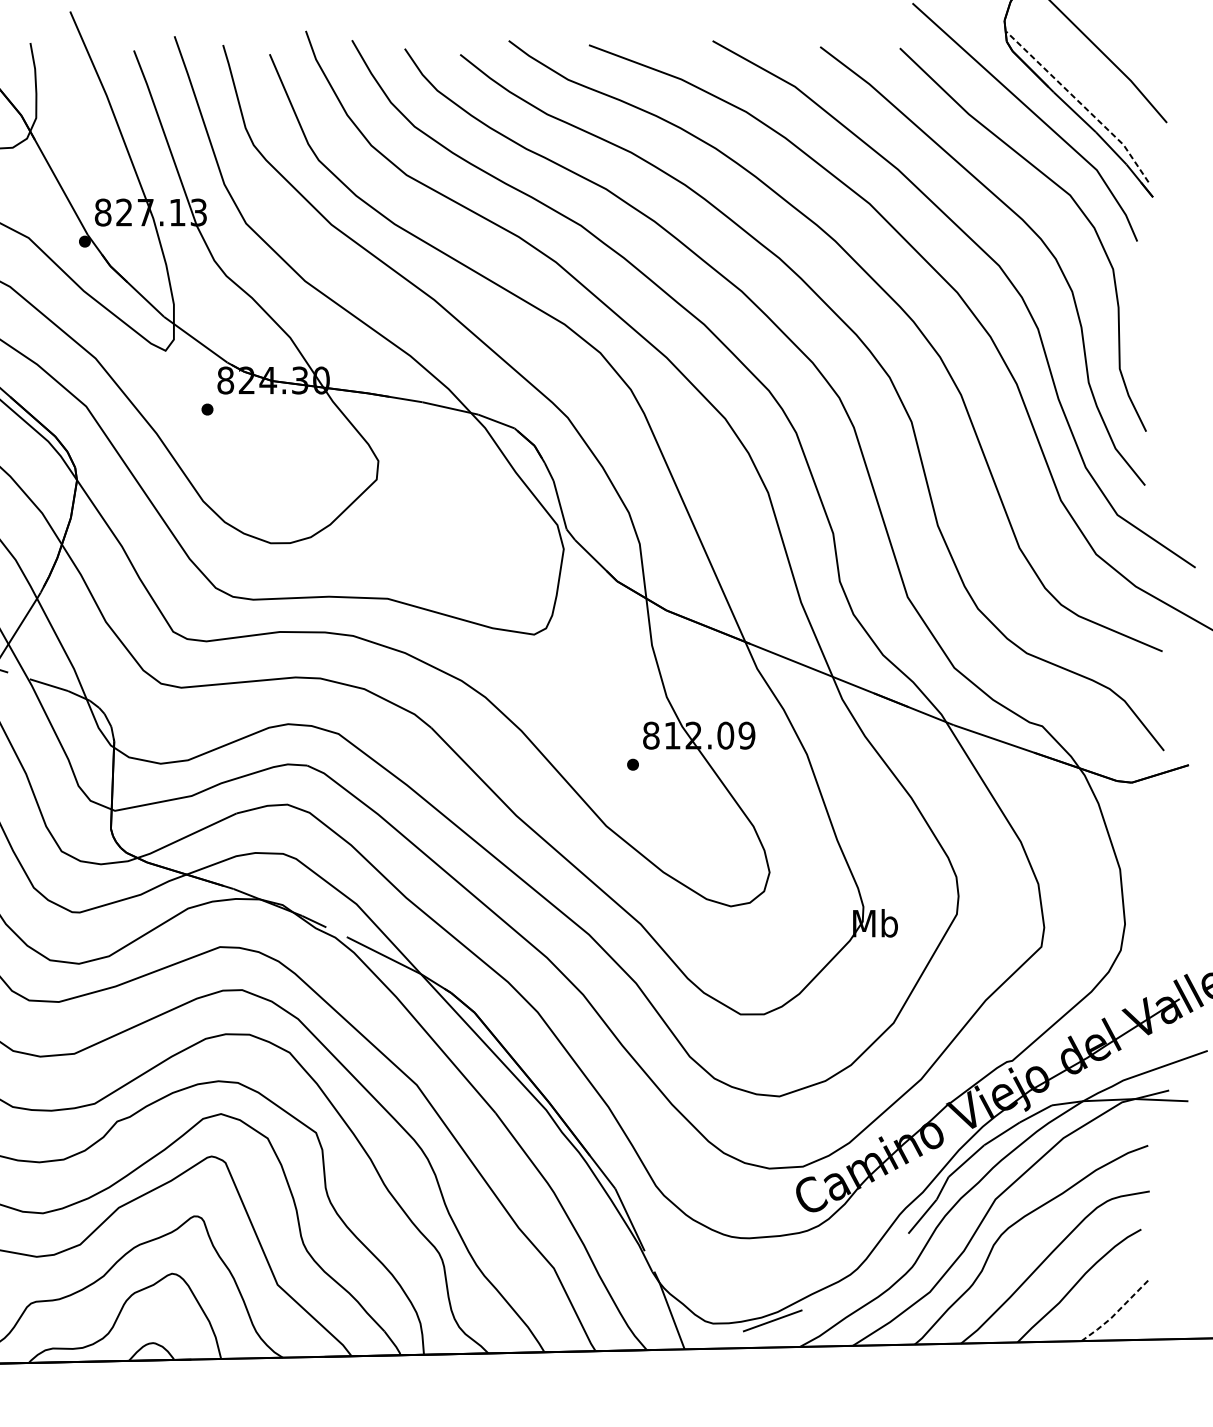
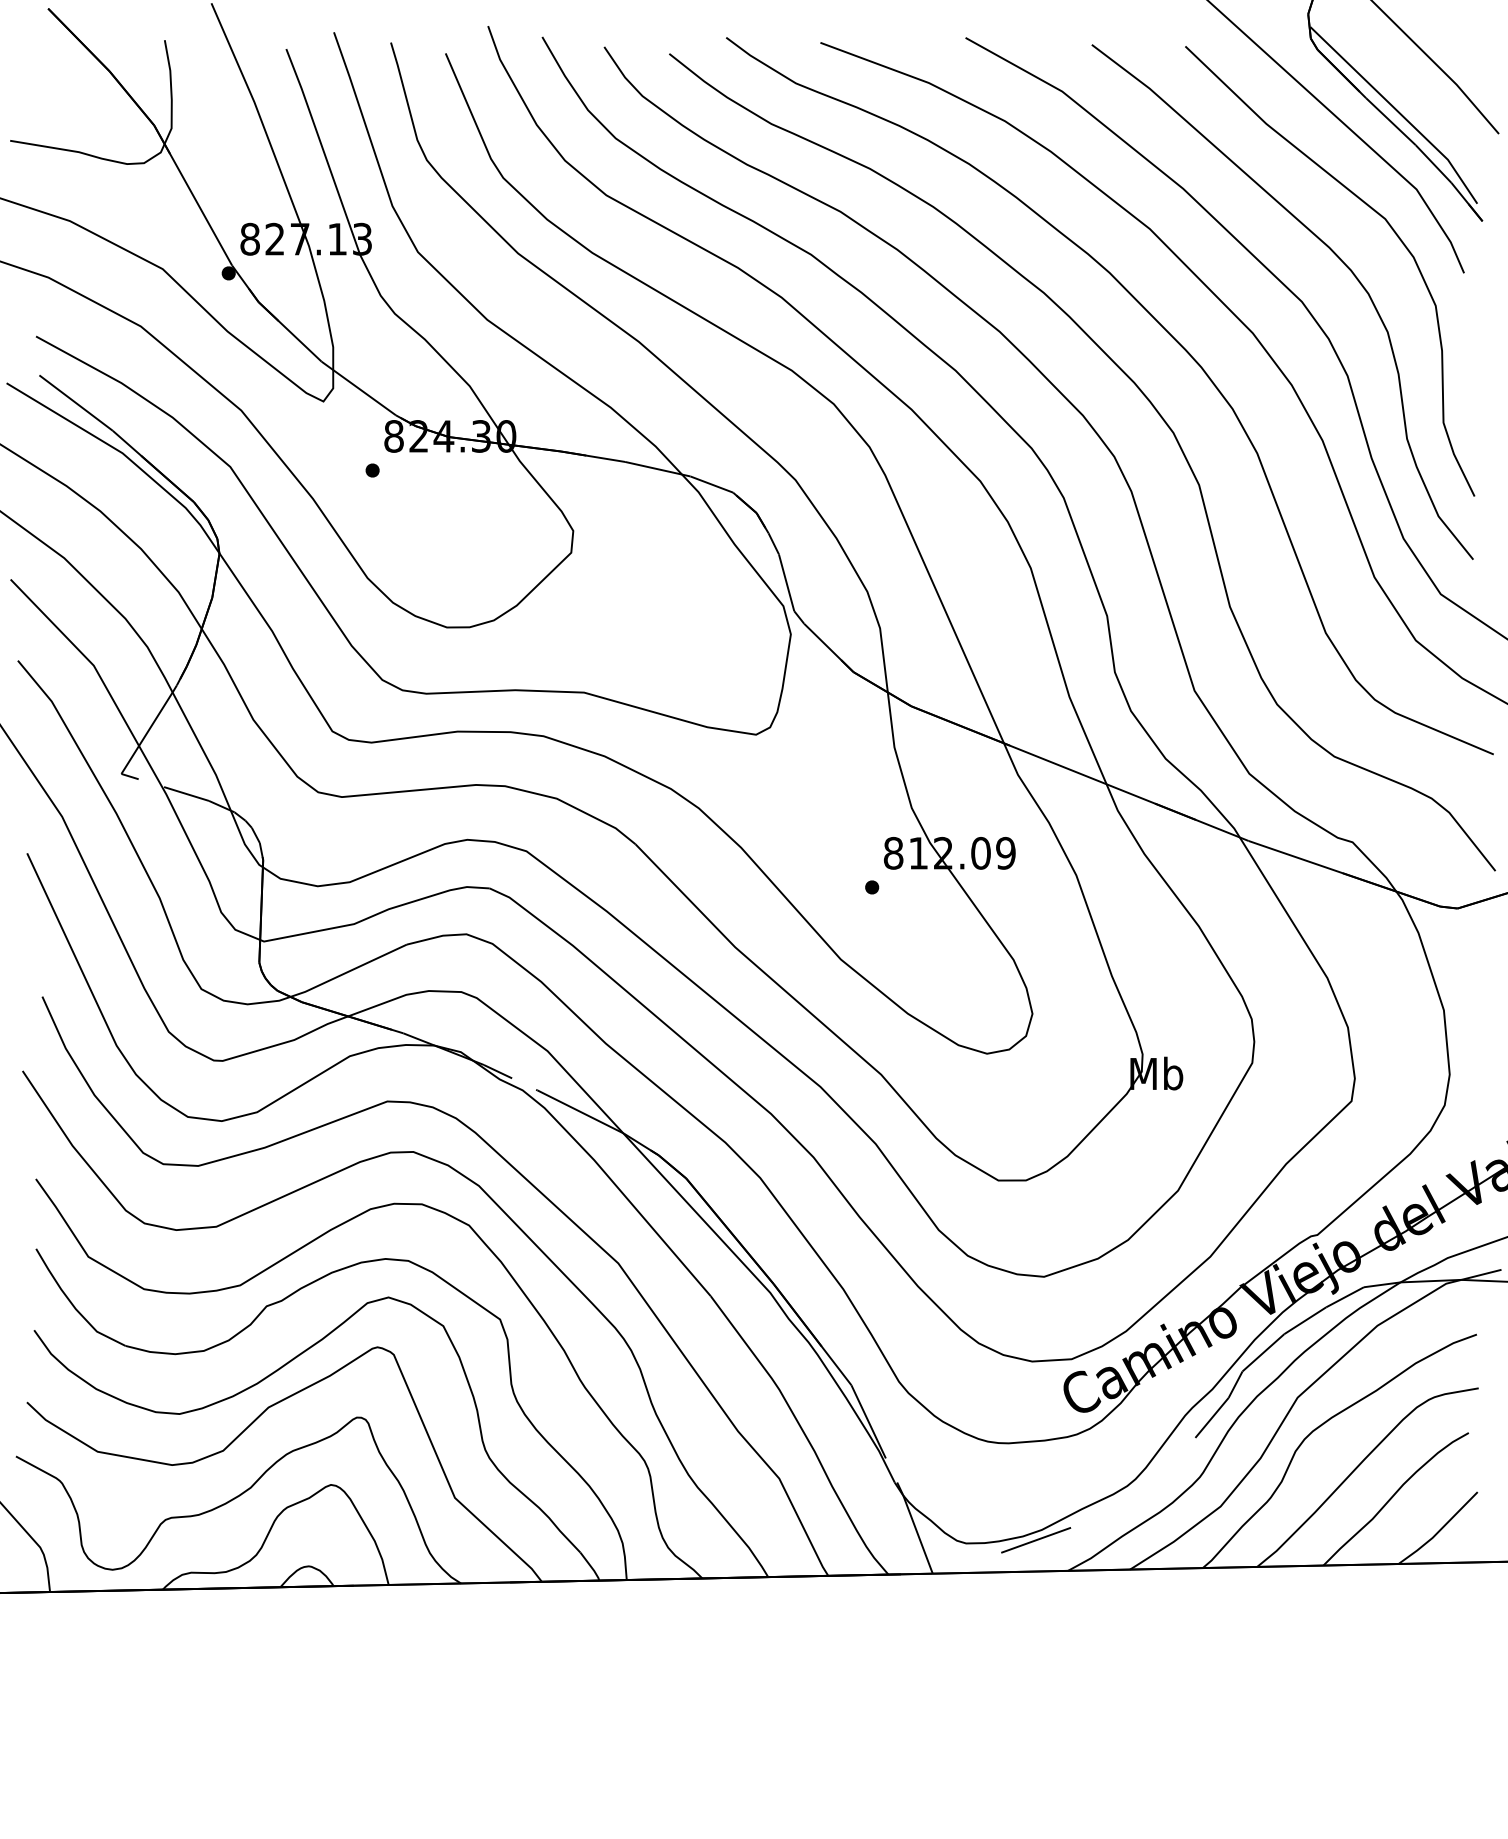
line: (1081, 104) -> (1398, 112), dashed -> solid
line: (1116, 1312) -> (1439, 1530), dashed -> solid

